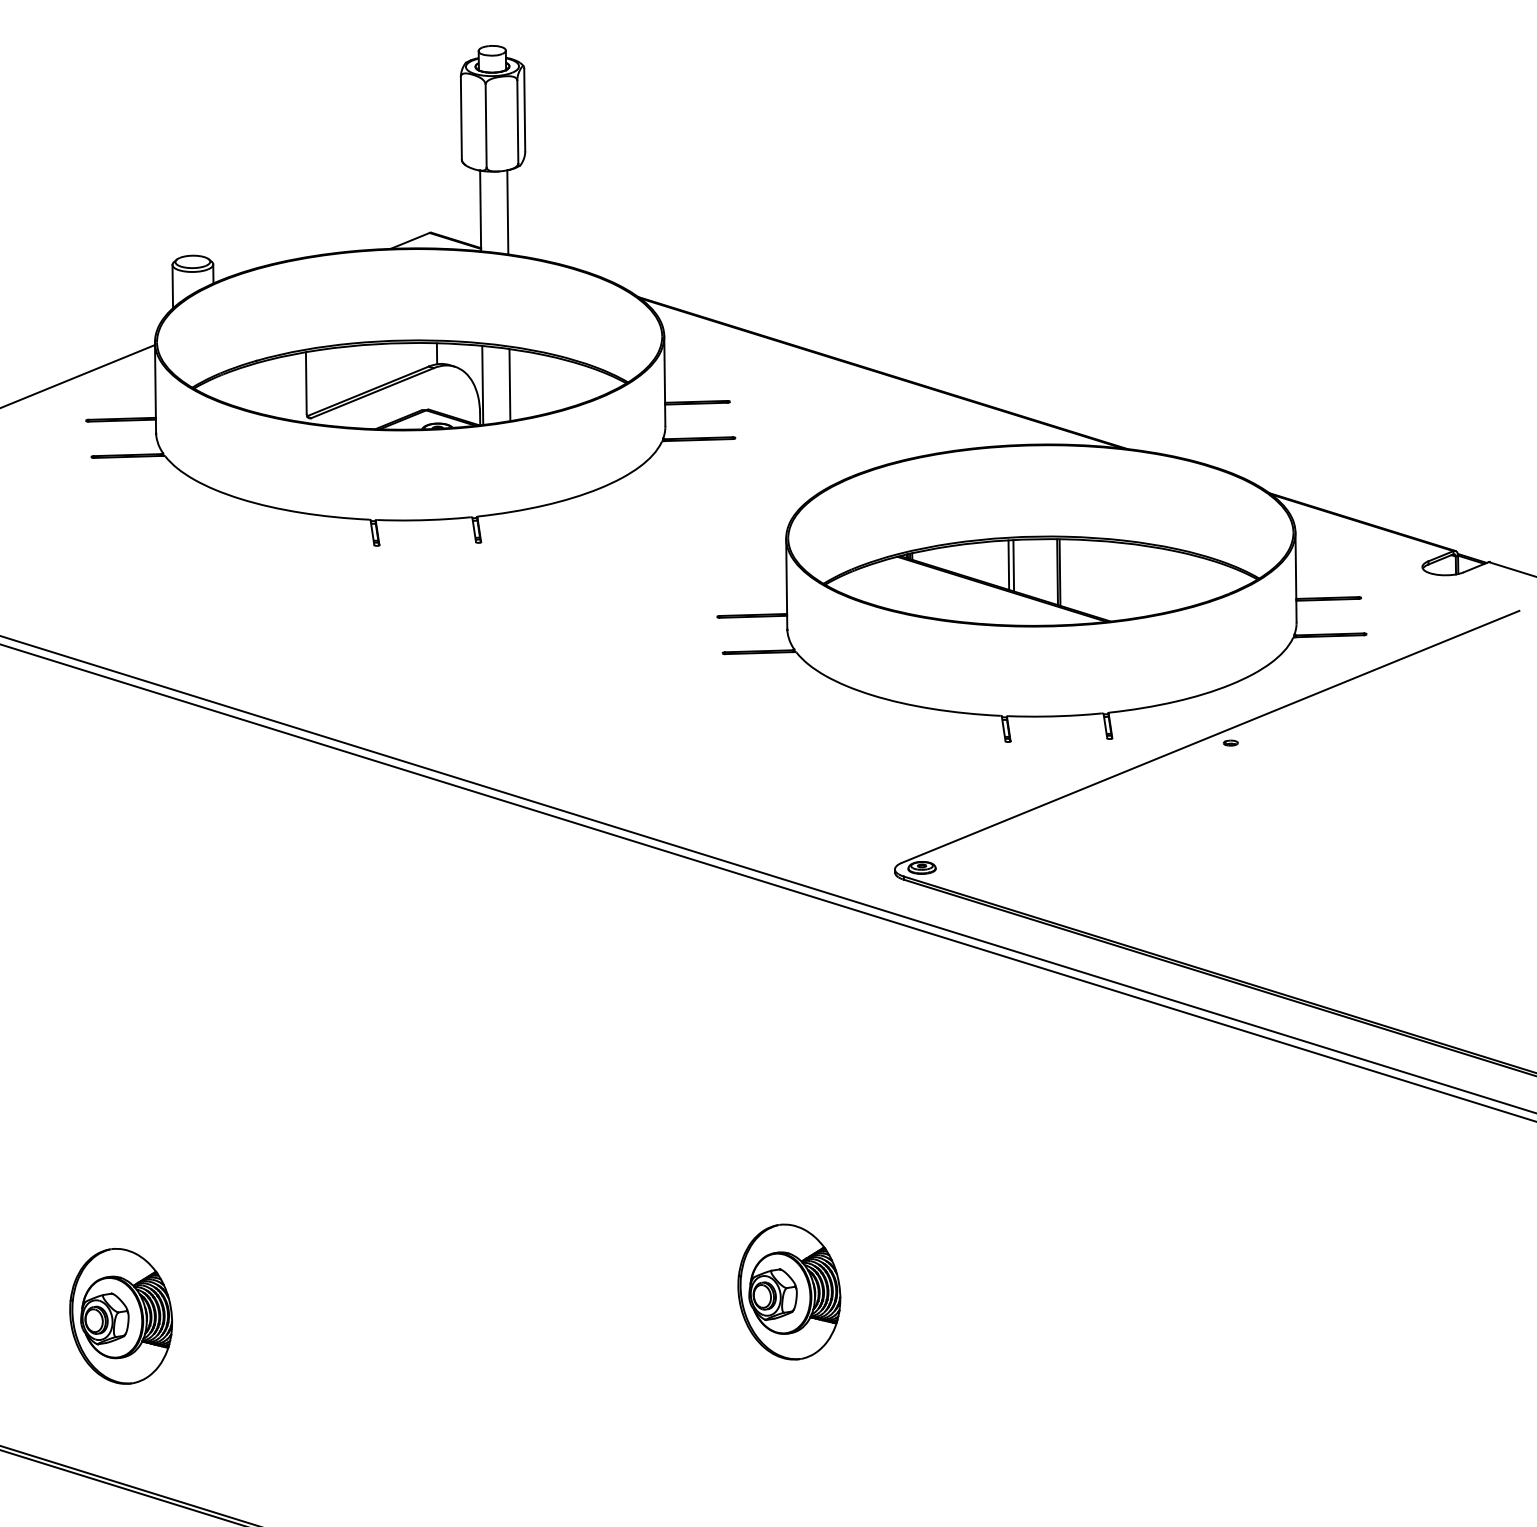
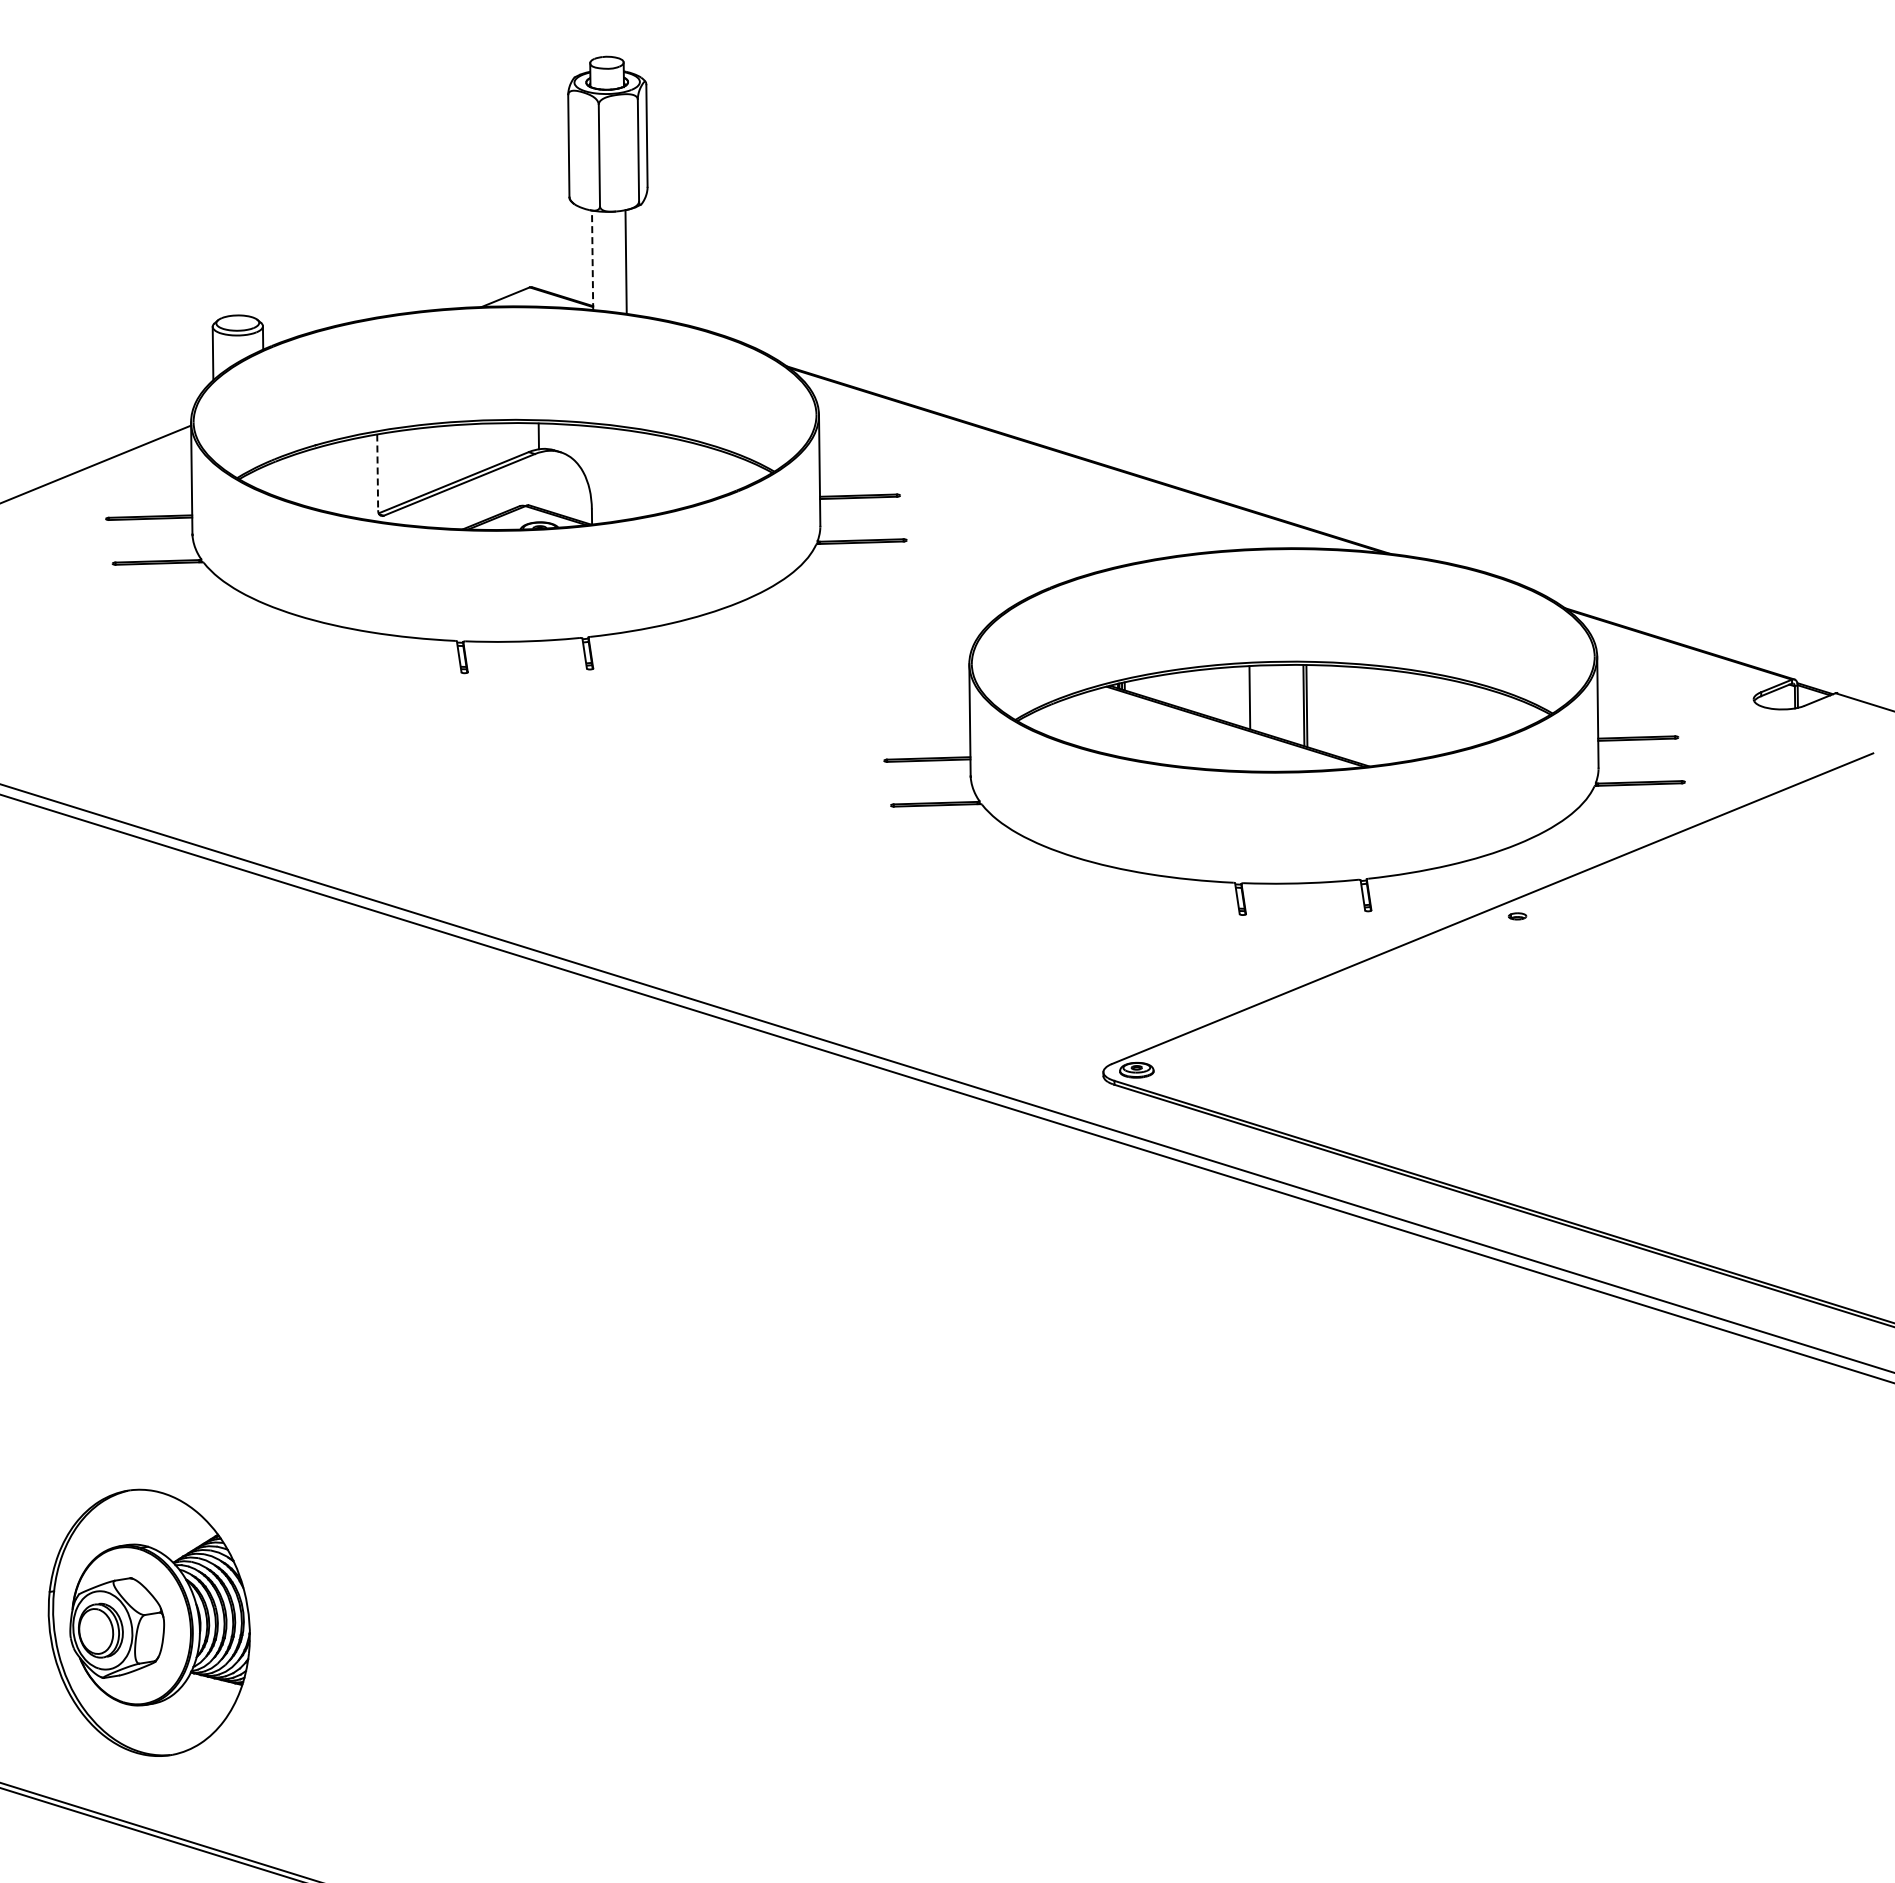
line: (480, 210) -> (592, 259), solid -> dashed
line: (306, 383) -> (377, 472), solid -> dashed
line: (509, 384) -> (628, 474), removed
line: (482, 385) -> (594, 475), removed
line: (1008, 564) -> (1243, 696), removed
part: (788, 1292) -> (972, 1593), removed
part: (121, 1316) -> (149, 1623), size x1.6

